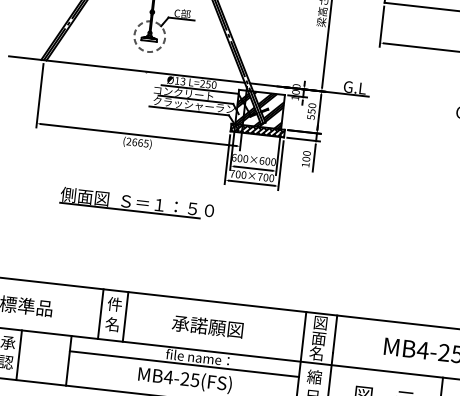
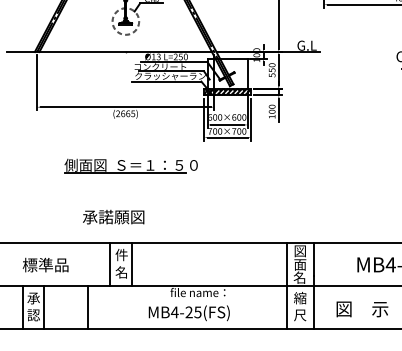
hatch: (259, 109) -> (227, 73), removed
text: (207, 325) -> (113, 216), moved
line: (183, 363) -> (186, 299), removed

